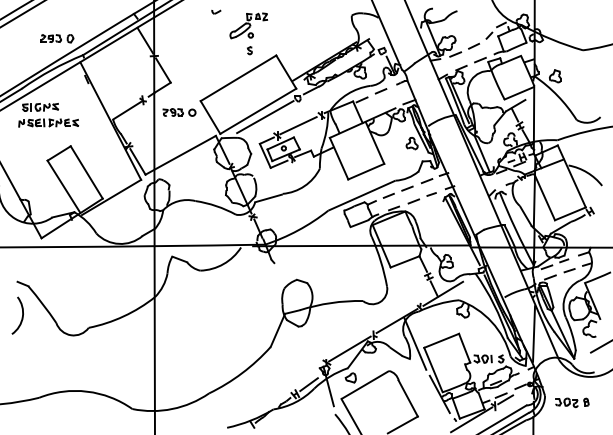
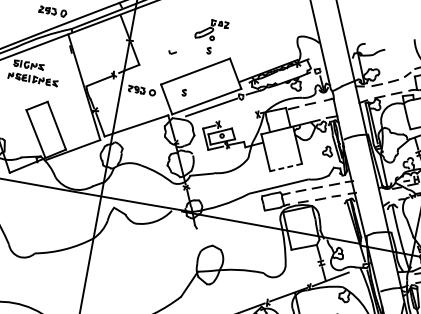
part: (216, 11) -> (172, 52), moved
part: (229, 105) -> (184, 92), added
line: (298, 125) -> (237, 119), removed
line: (366, 171) -> (286, 167), solid -> dashed

